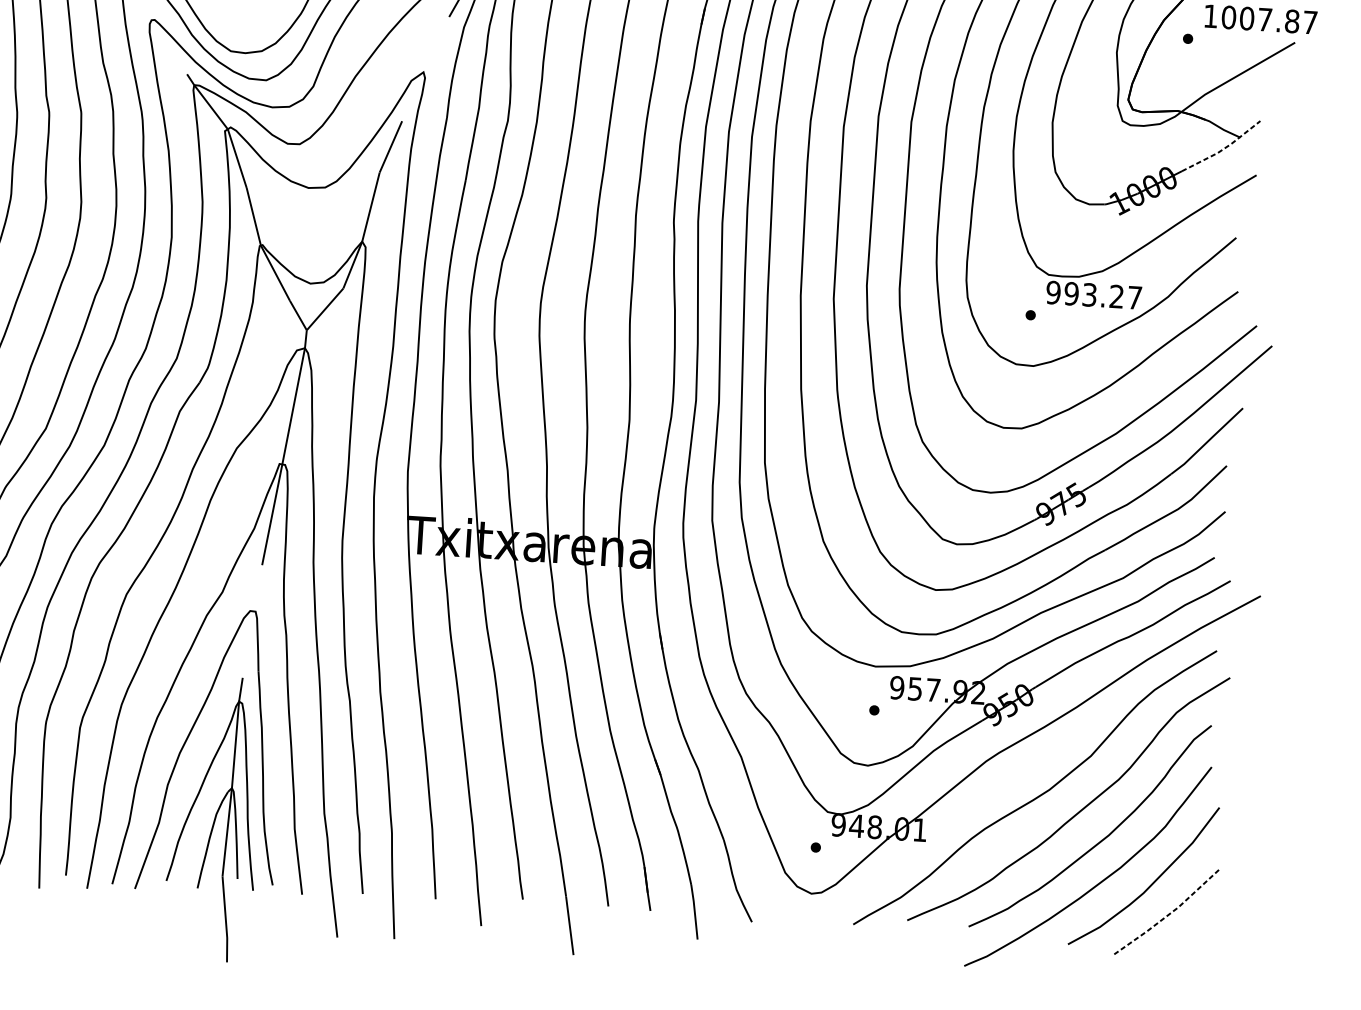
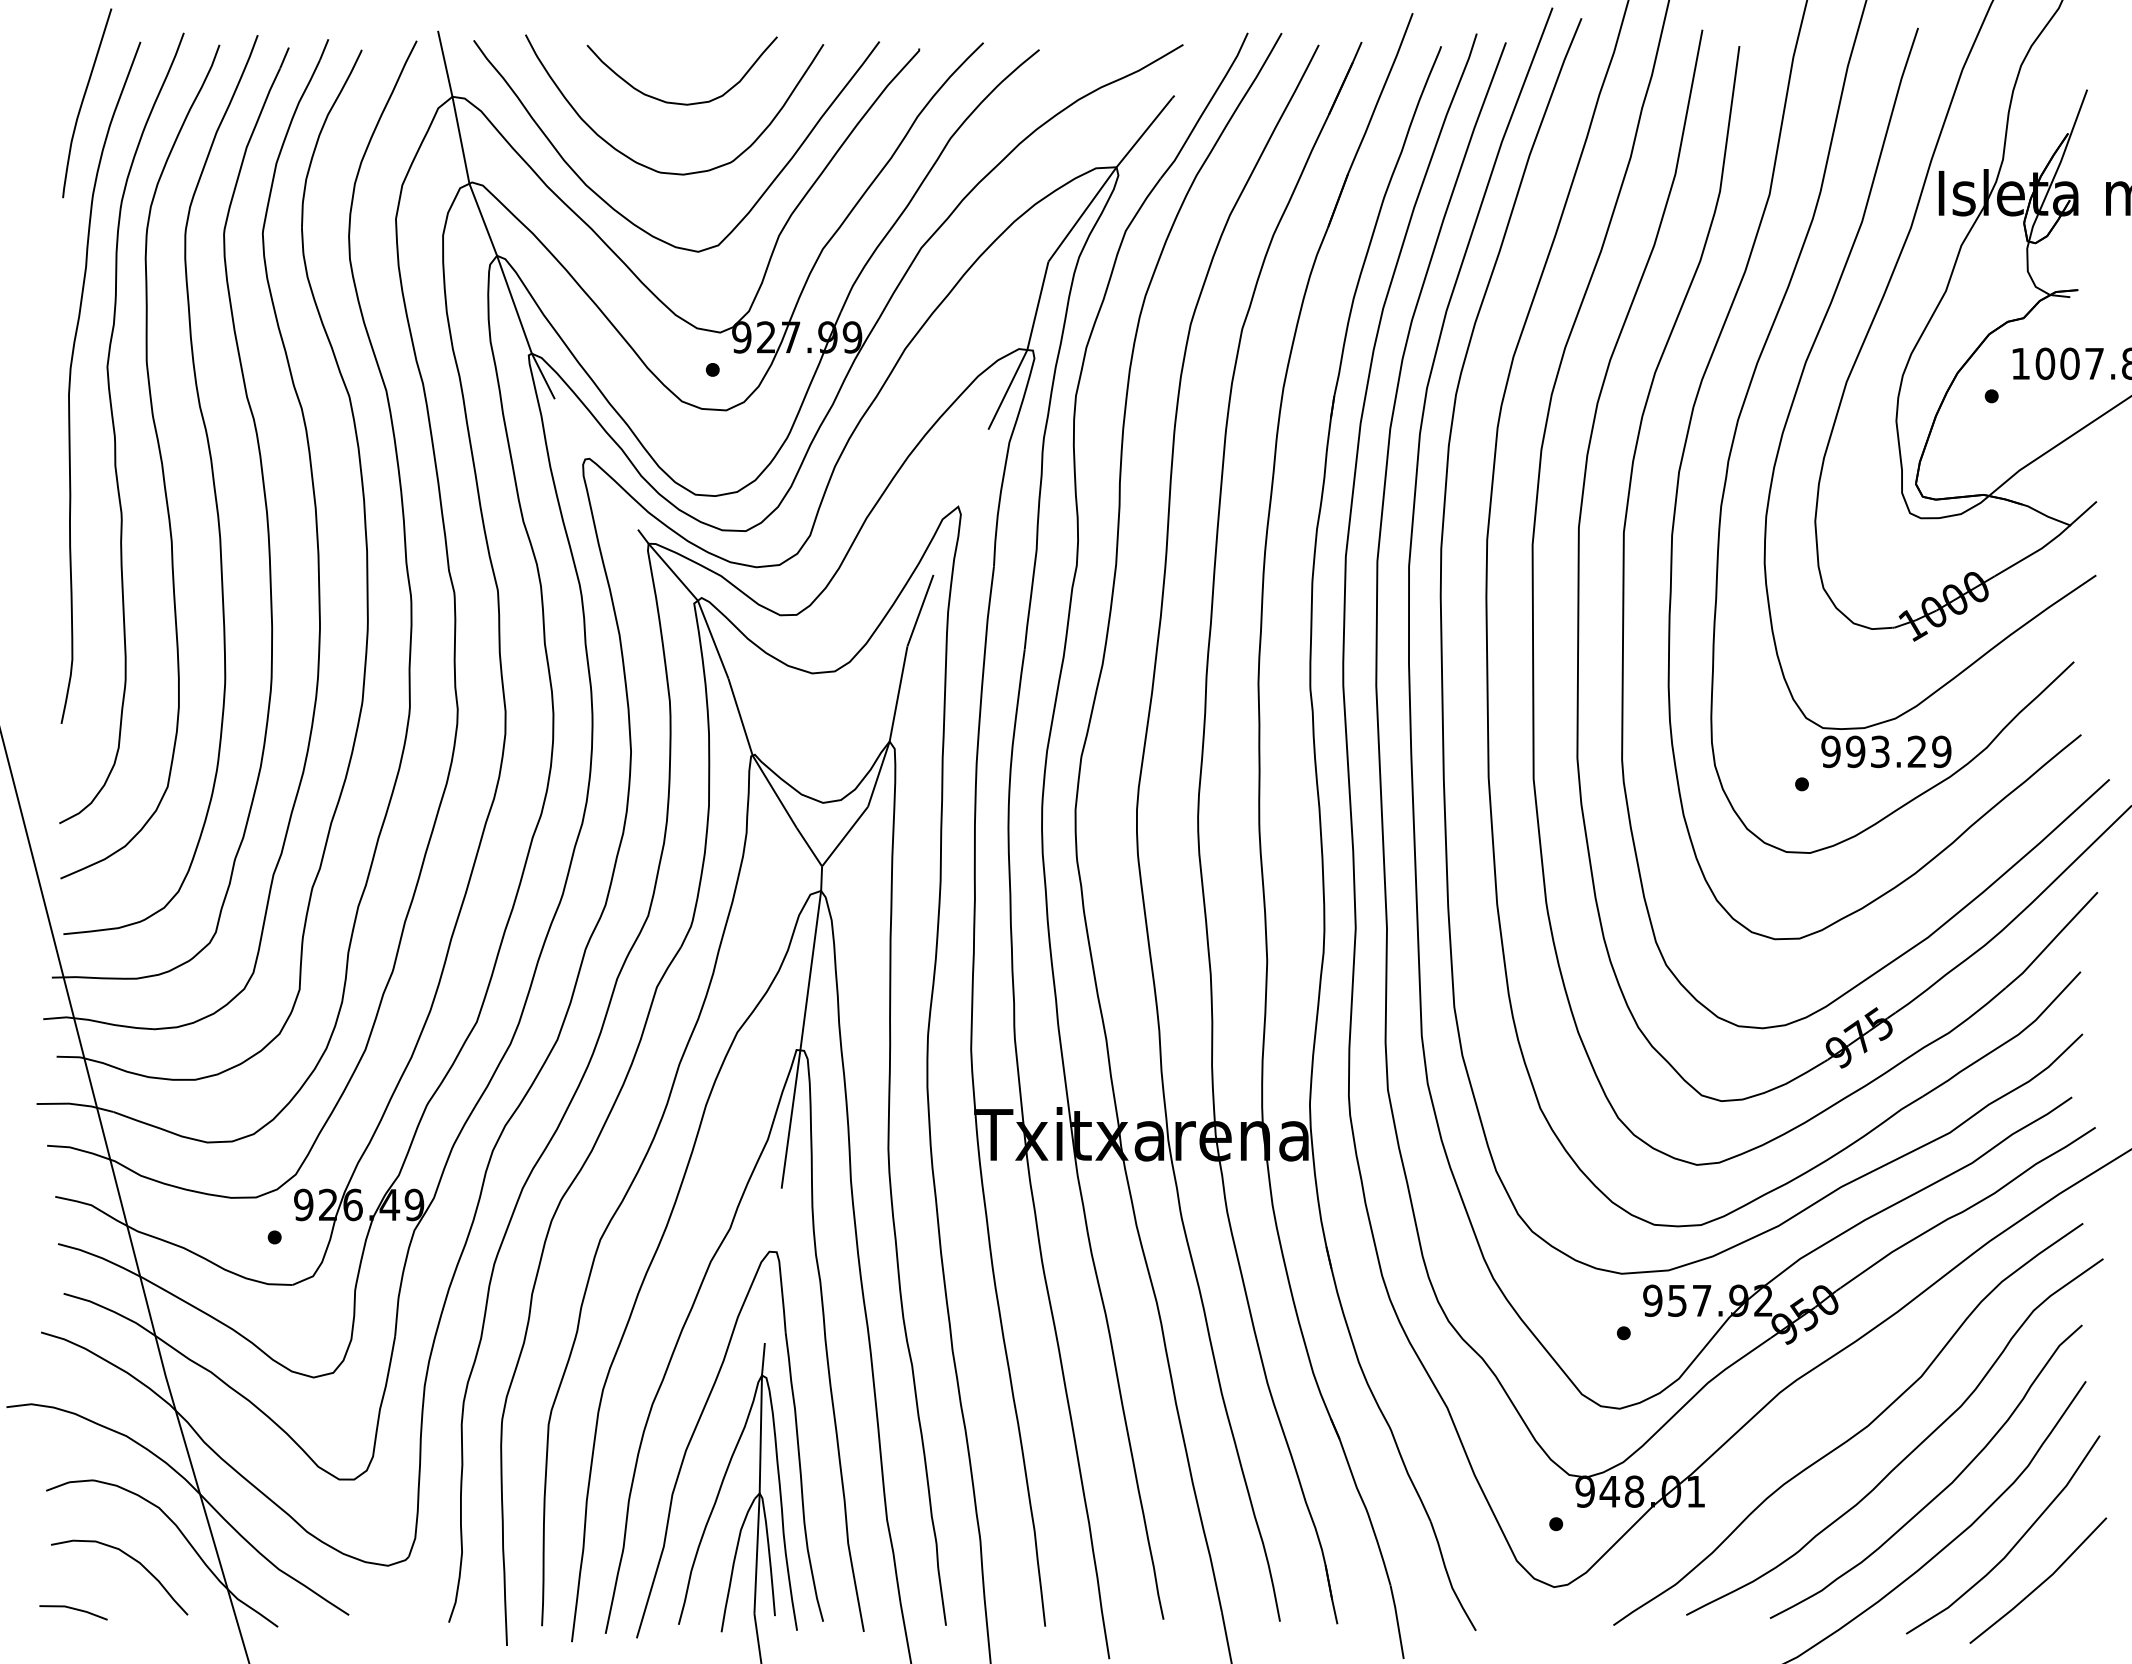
line: (1222, 149) -> (2048, 543), dashed -> solid
text: (1134, 297) -> (1941, 751), 993.27 -> 993.29
line: (1169, 914) -> (2041, 1584), dashed -> solid

